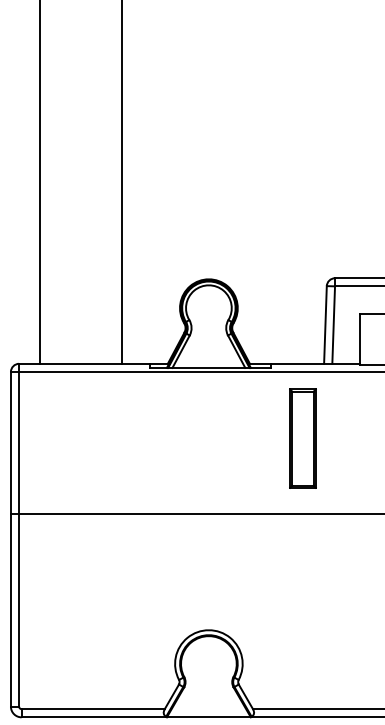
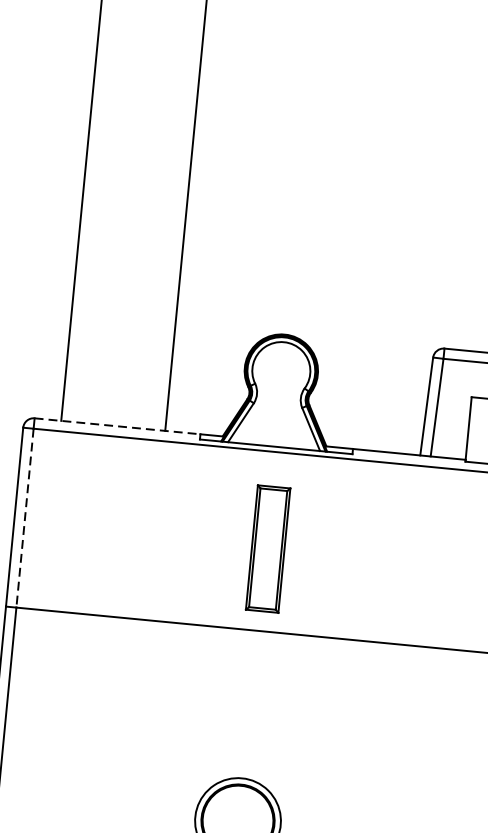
line: (84, 363) -> (117, 425), solid -> dashed
part: (302, 438) -> (267, 548), moved
line: (19, 442) -> (25, 517), solid -> dashed

